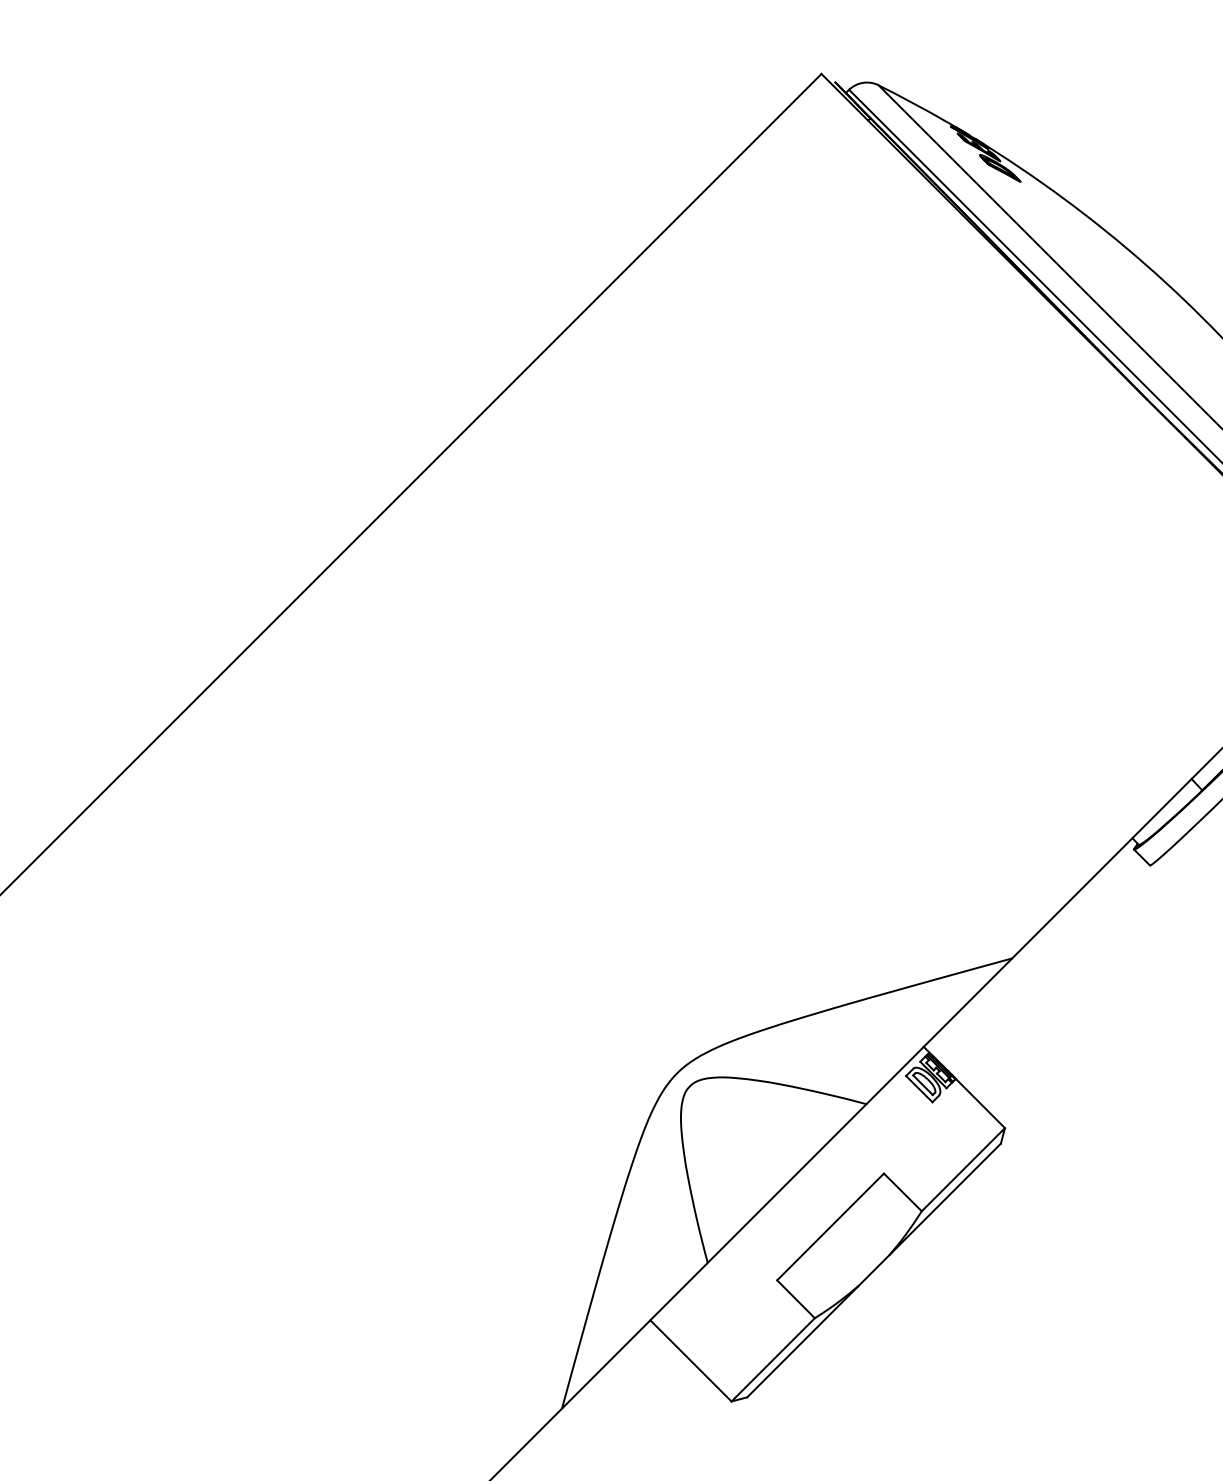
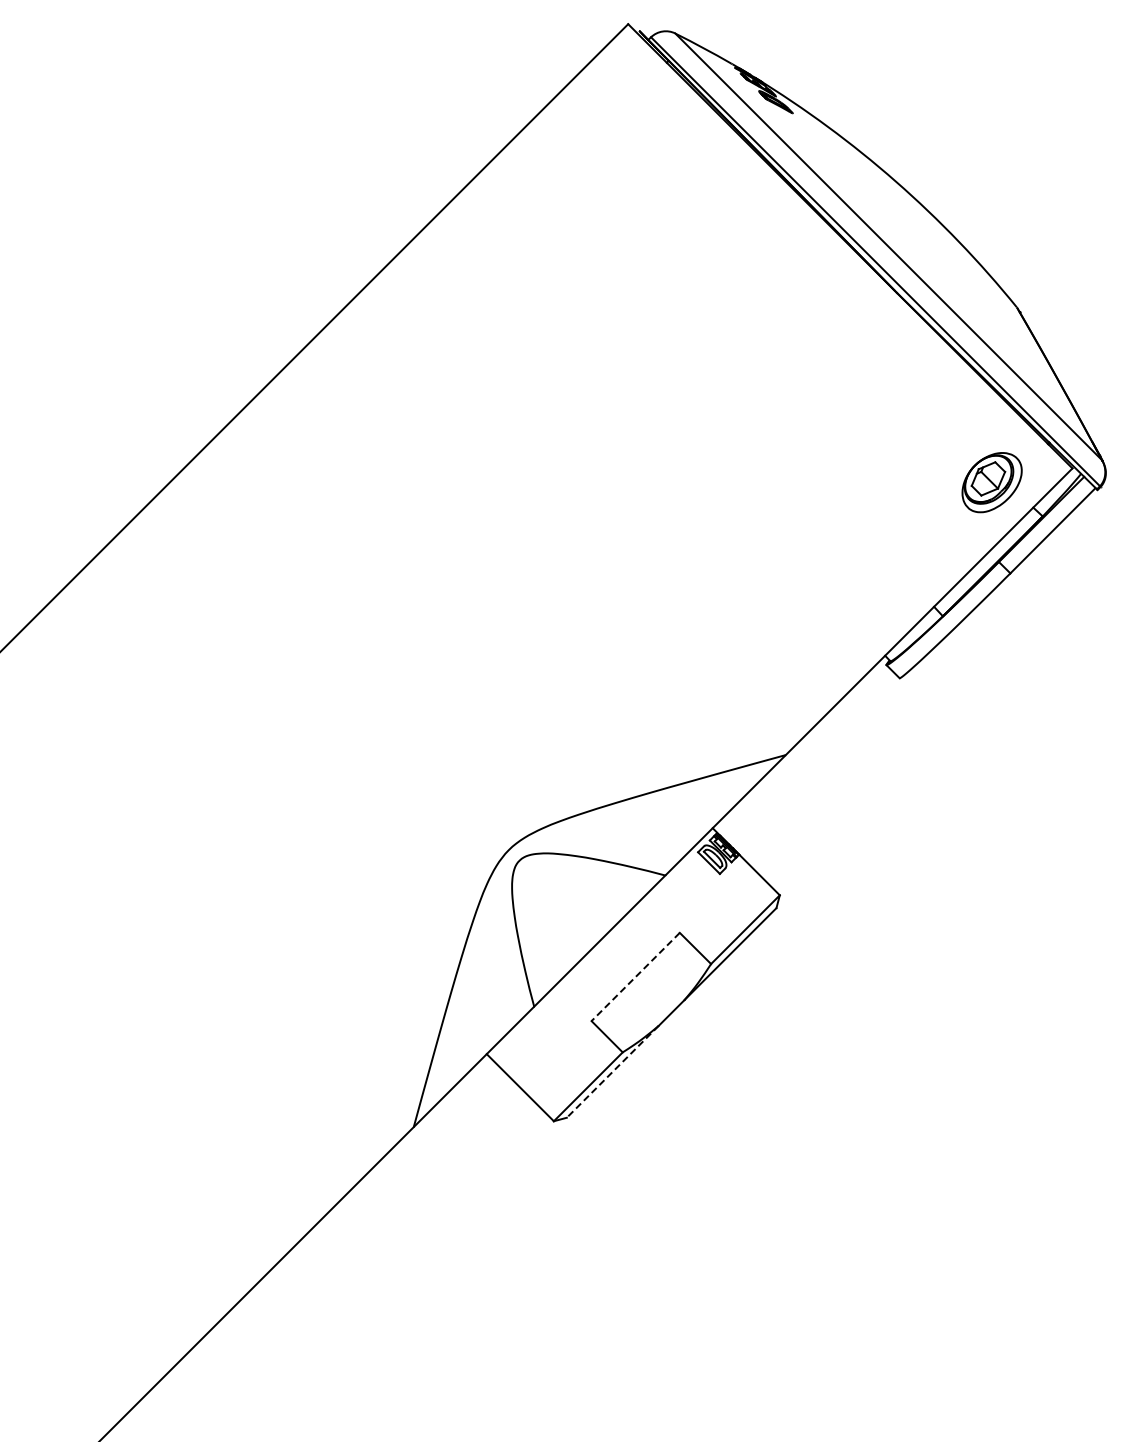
line: (830, 1227) -> (635, 977), solid -> dashed
line: (802, 1342) -> (612, 1072), solid -> dashed

